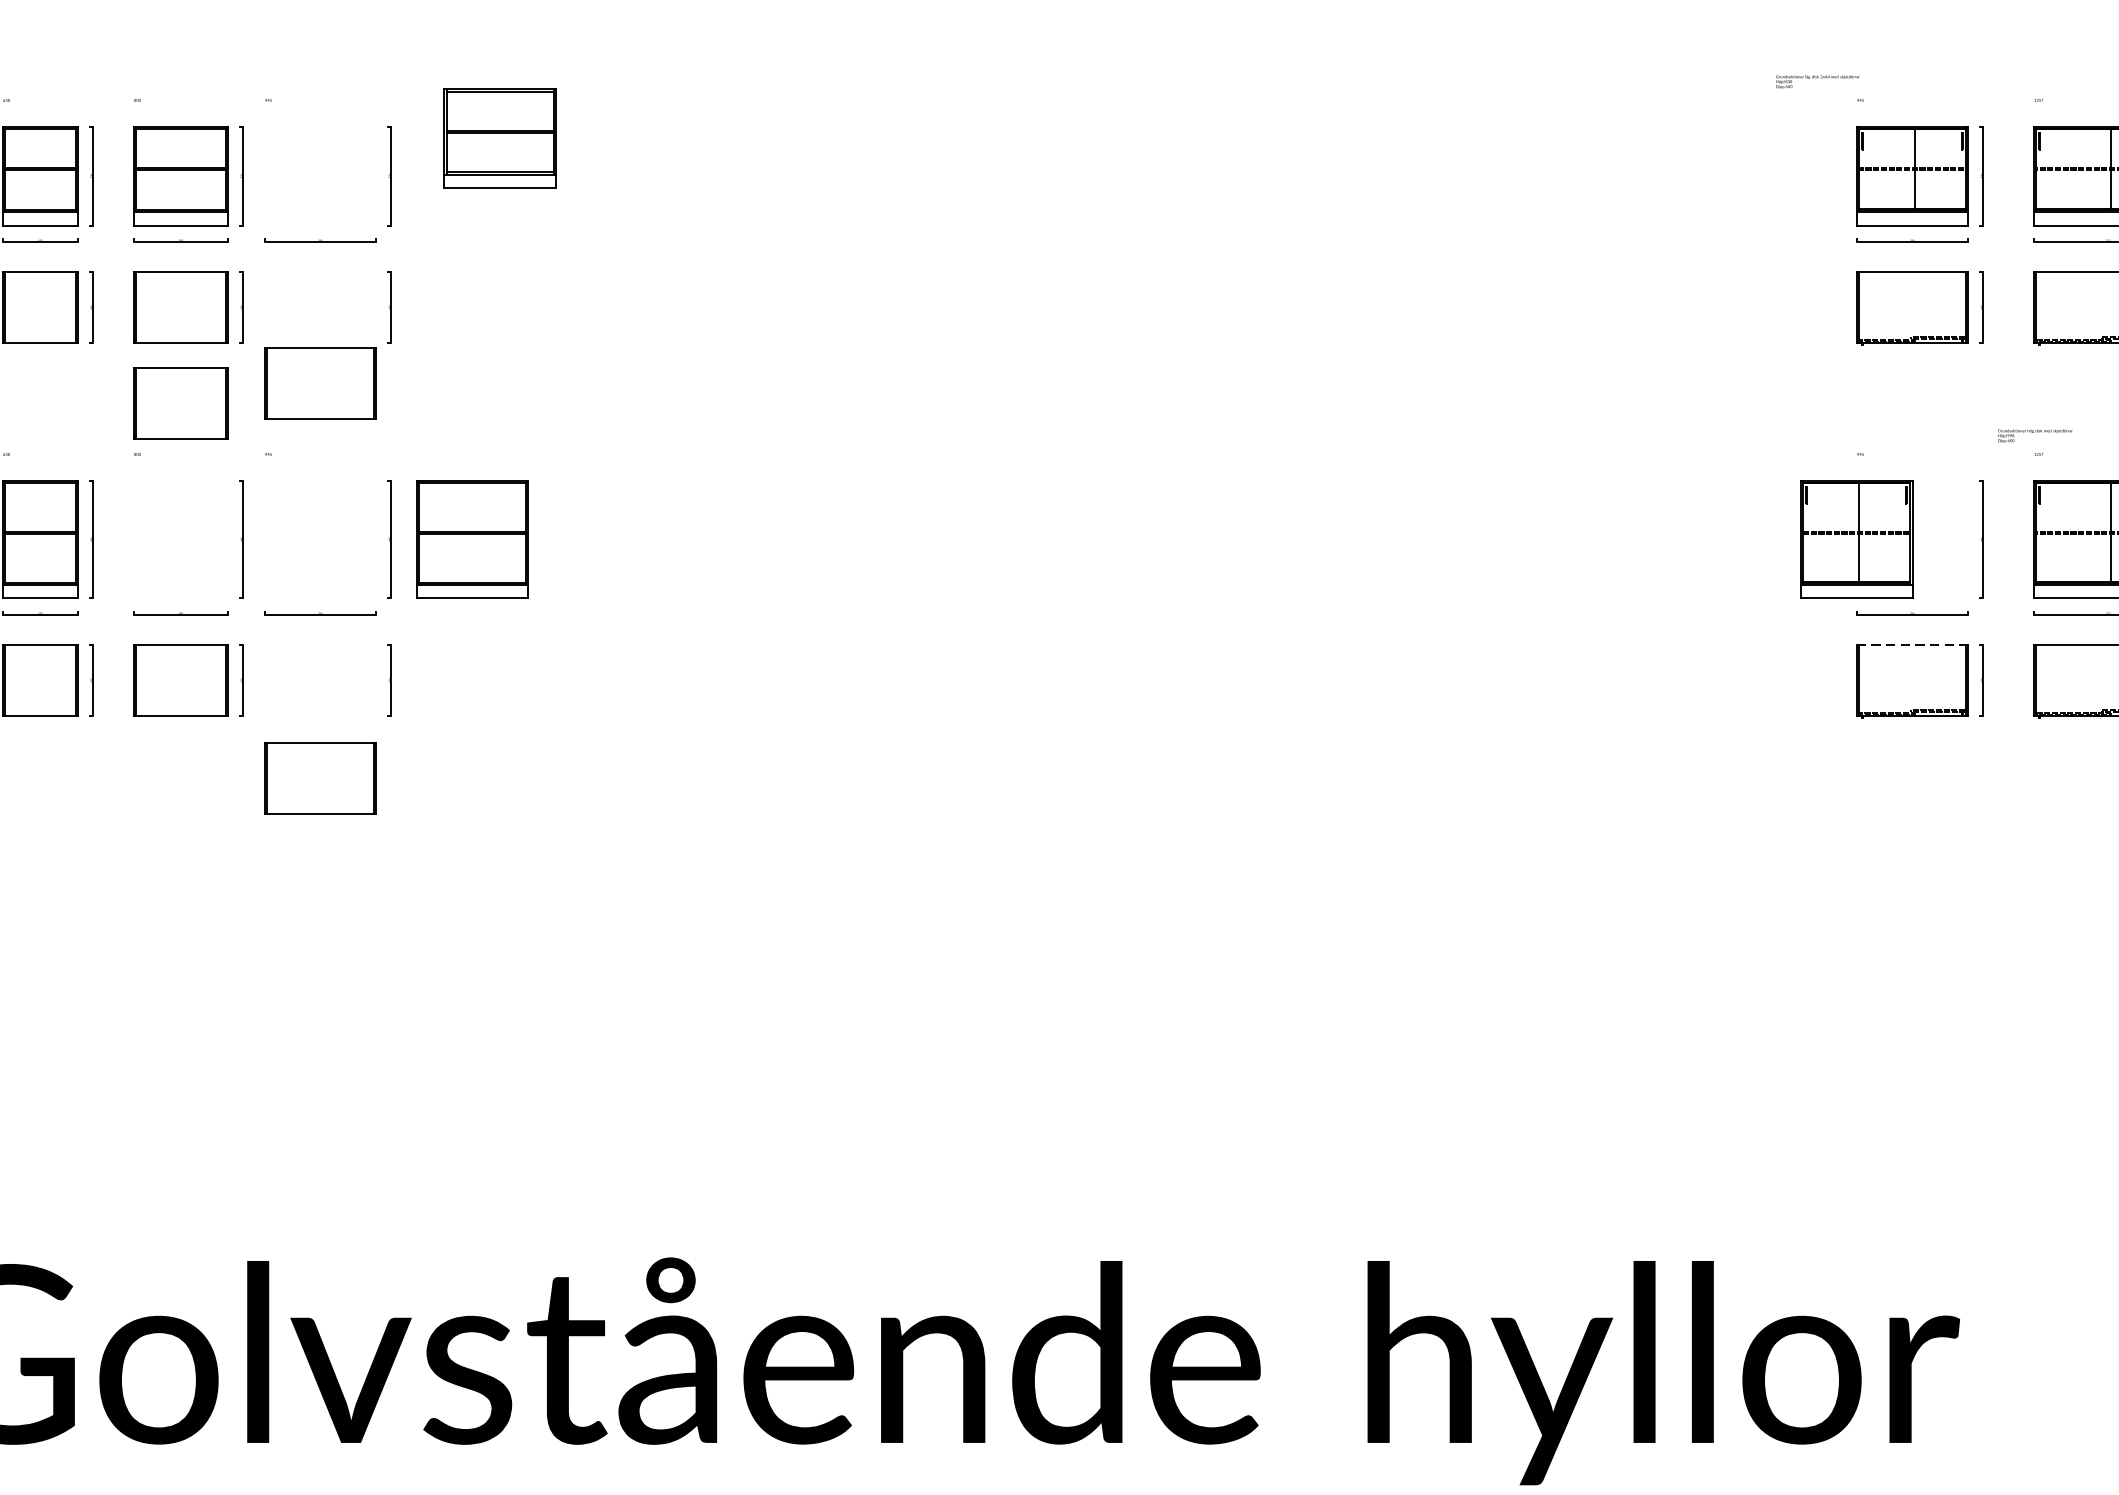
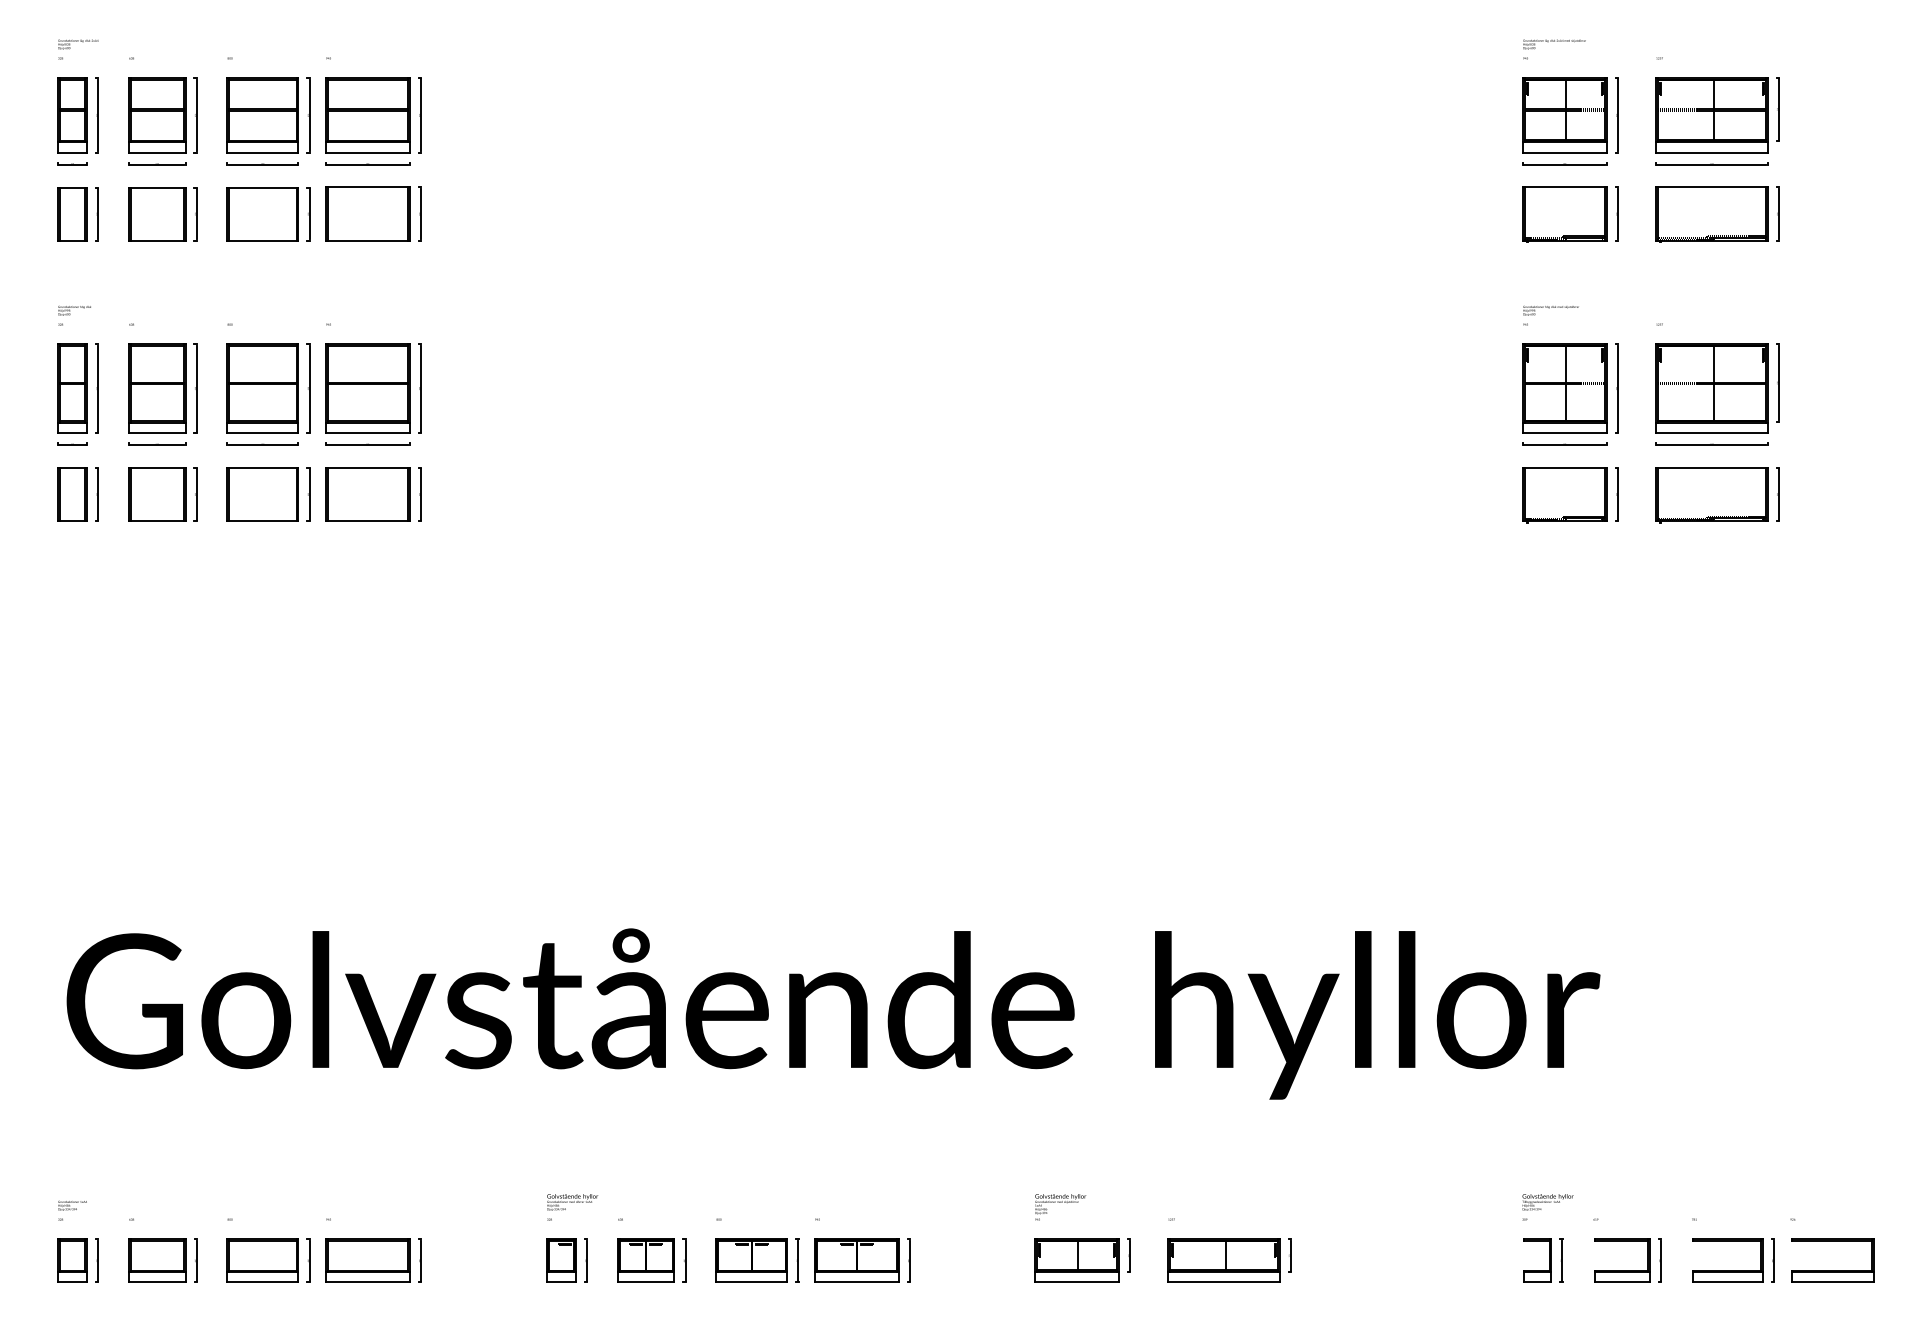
text: (1817, 81) -> (1554, 44), moved
part: (499, 139) -> (367, 115), moved
part: (320, 382) -> (367, 213), moved
part: (180, 403) -> (262, 286), removed
text: (2034, 435) -> (1550, 310), moved
part: (180, 539) -> (262, 388), added
part: (471, 539) -> (367, 388), moved
part: (1856, 539) -> (1564, 388), moved
line: (1912, 644) -> (1564, 467), dashed -> solid
part: (320, 778) -> (367, 494), moved

